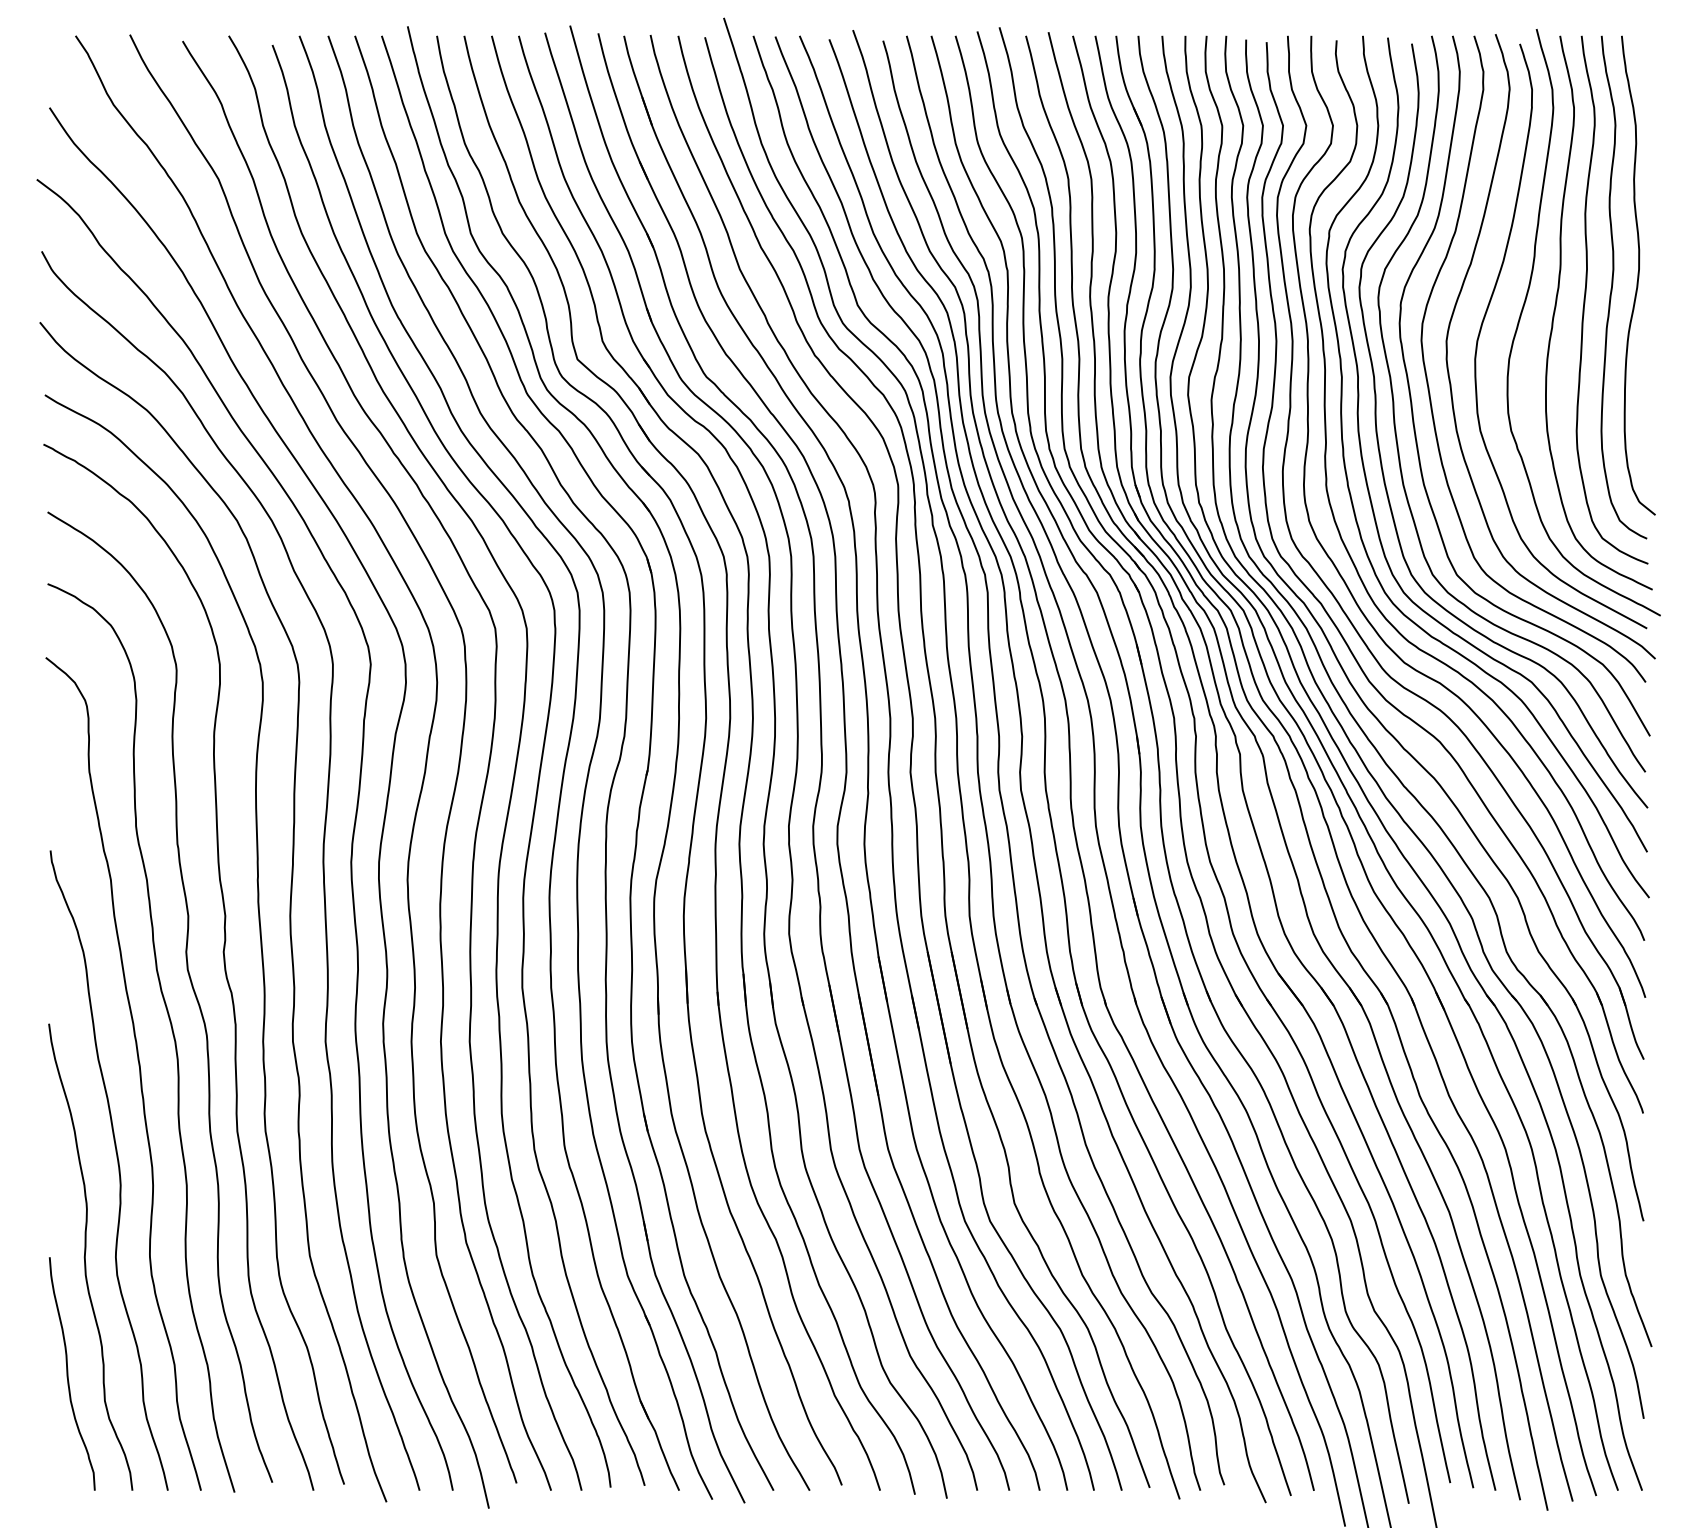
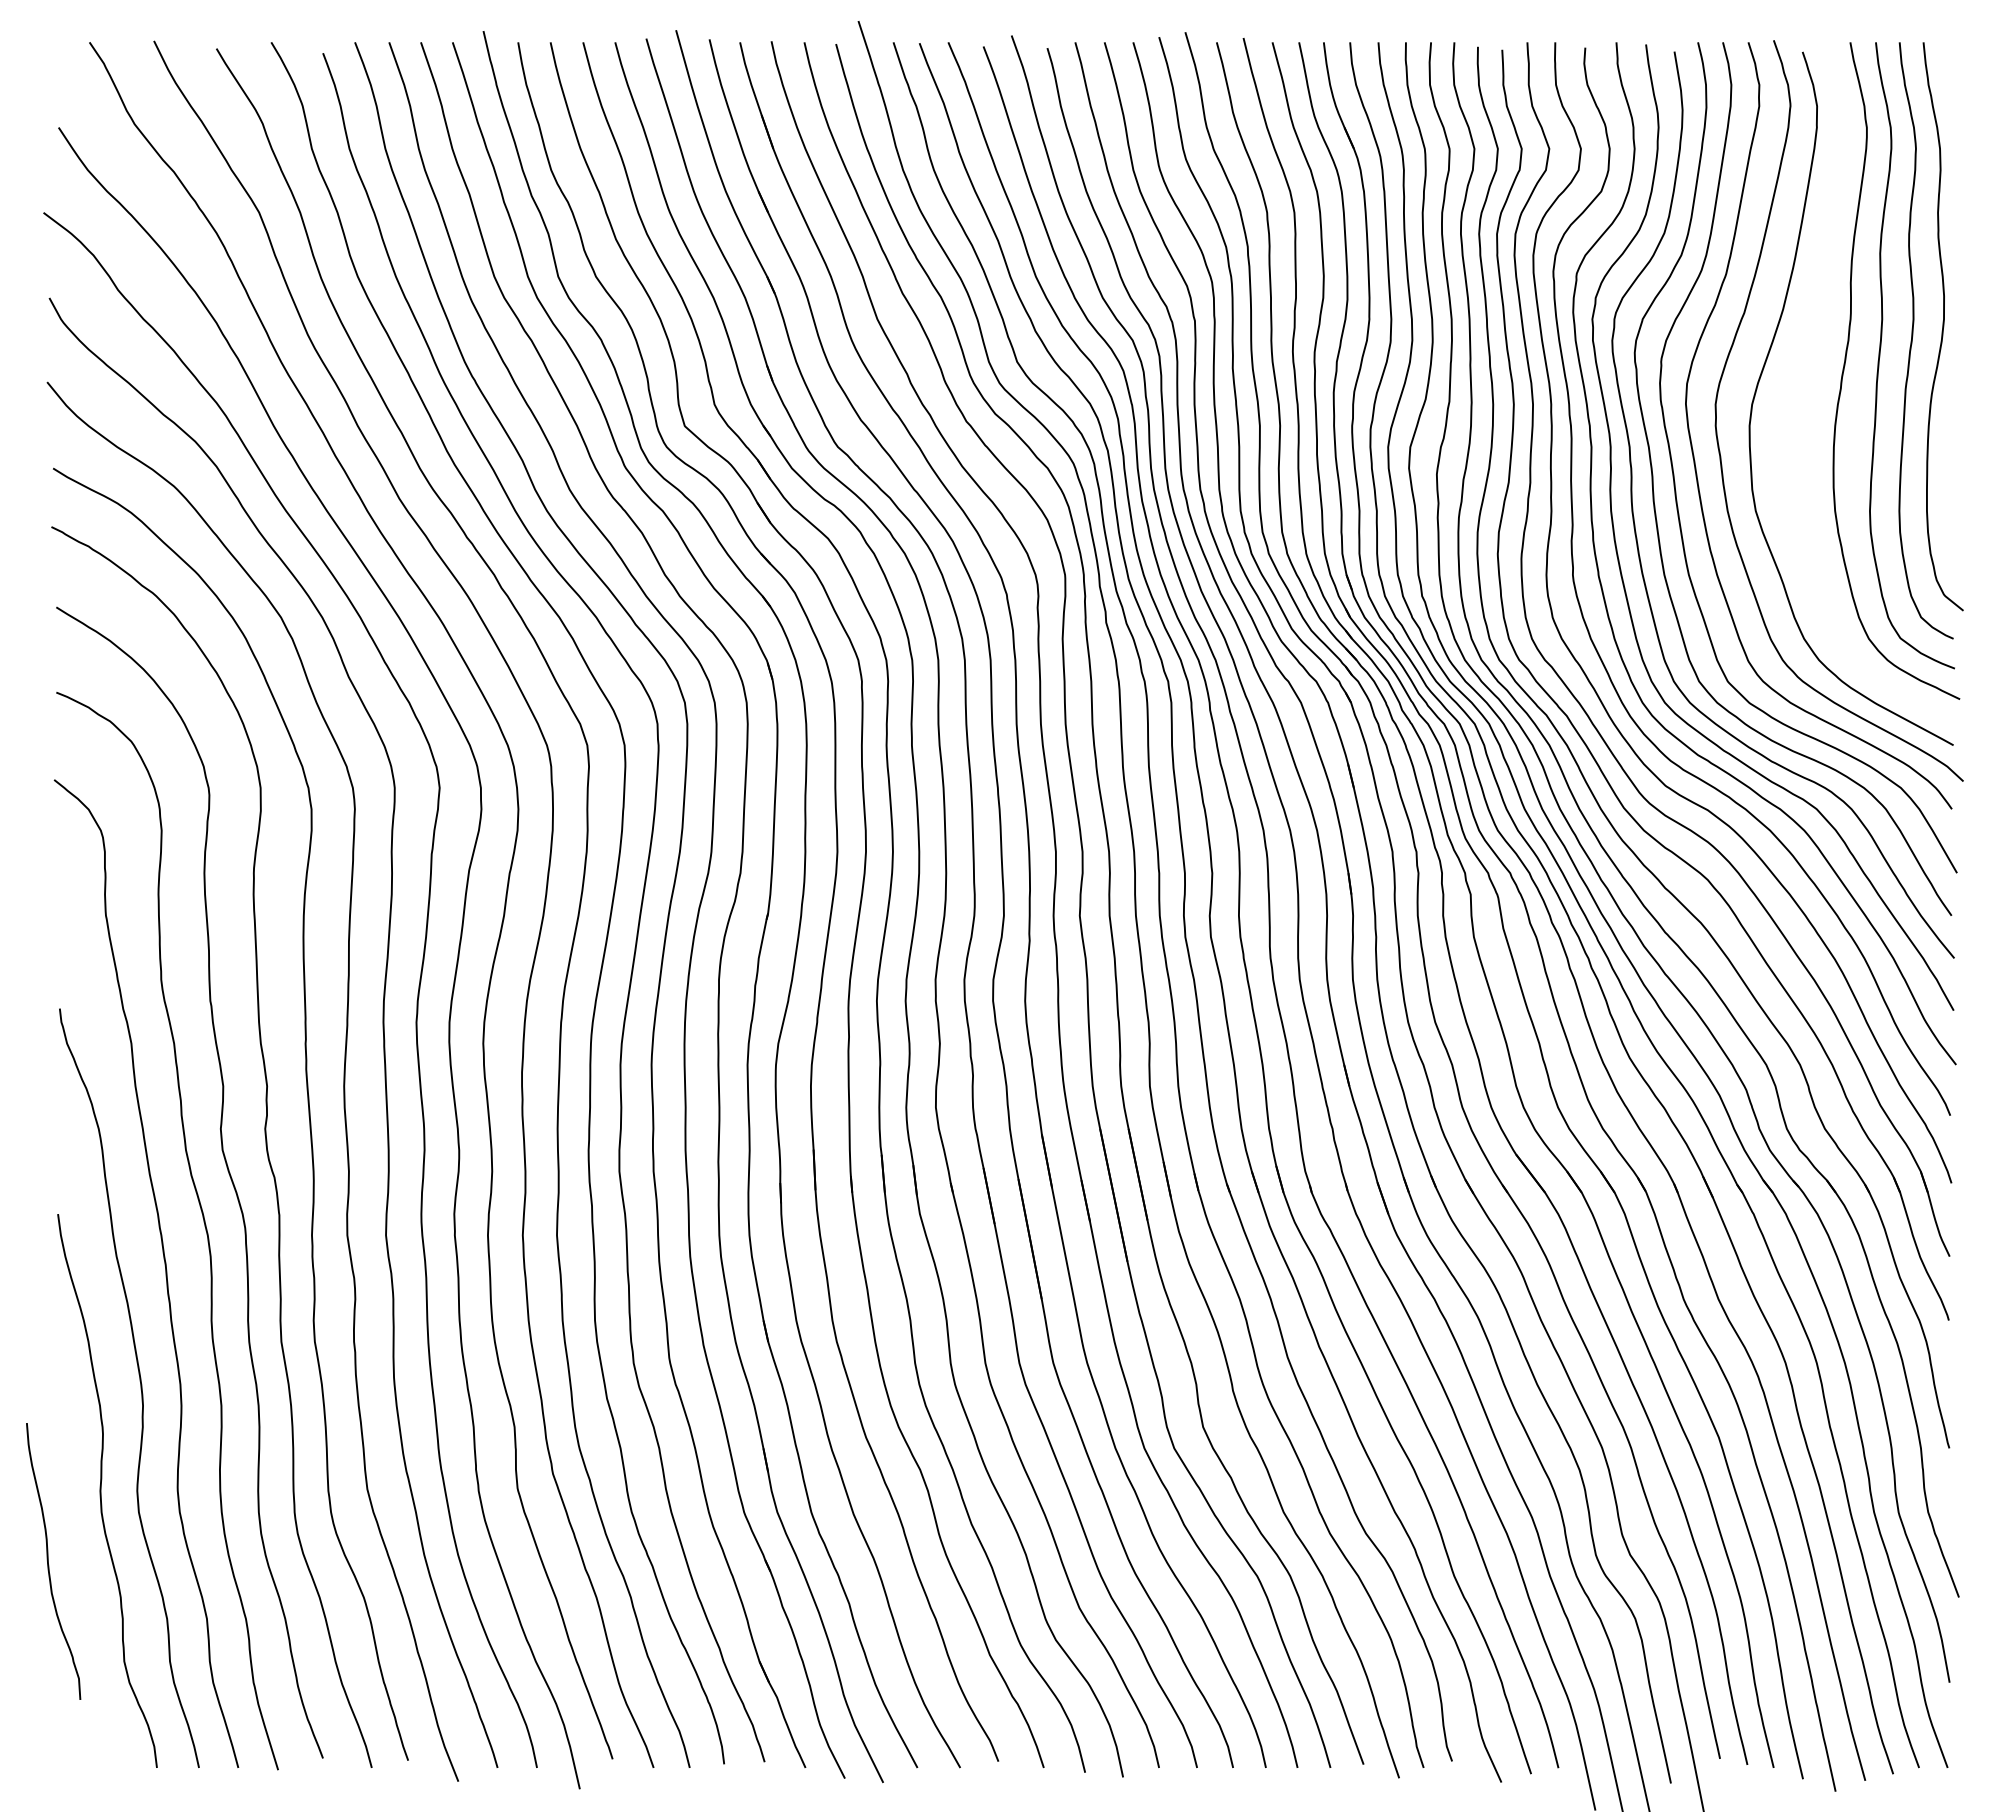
curve: (1525, 303) -> (1809, 359), removed
curve: (67, 1373) -> (48, 1561), moved

